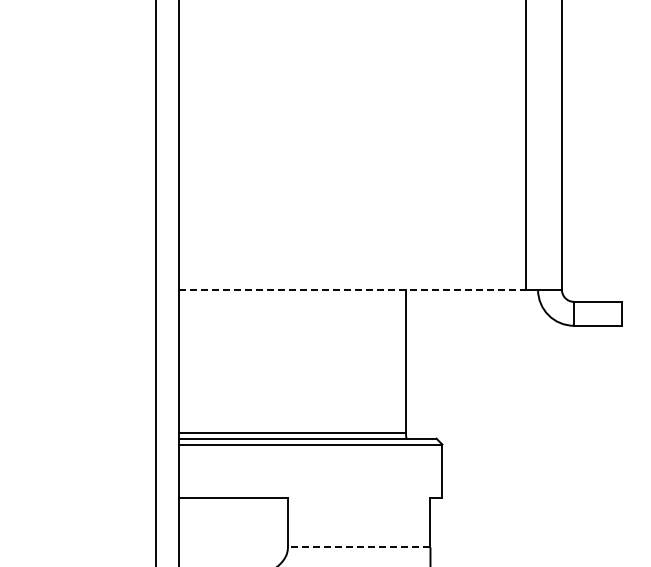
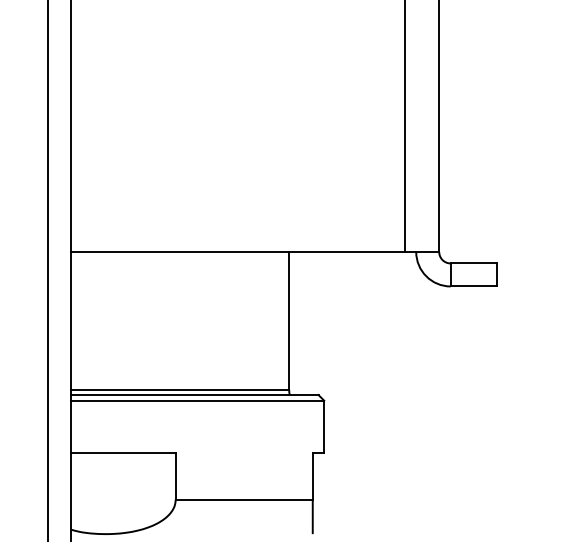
line: (353, 289) -> (238, 251), dashed -> solid
line: (358, 547) -> (243, 499), dashed -> solid

